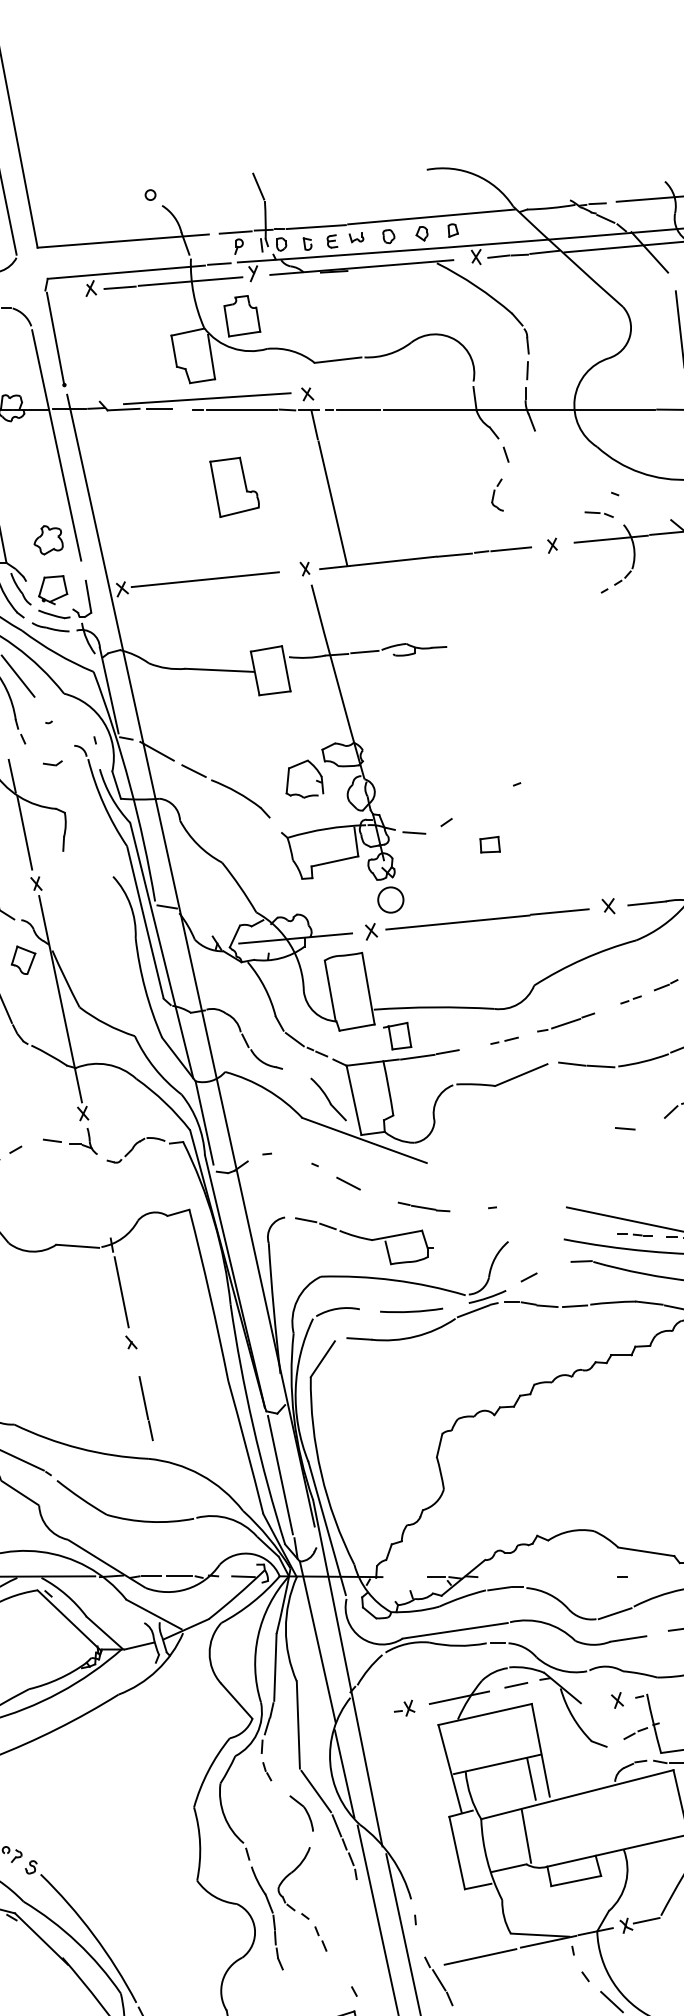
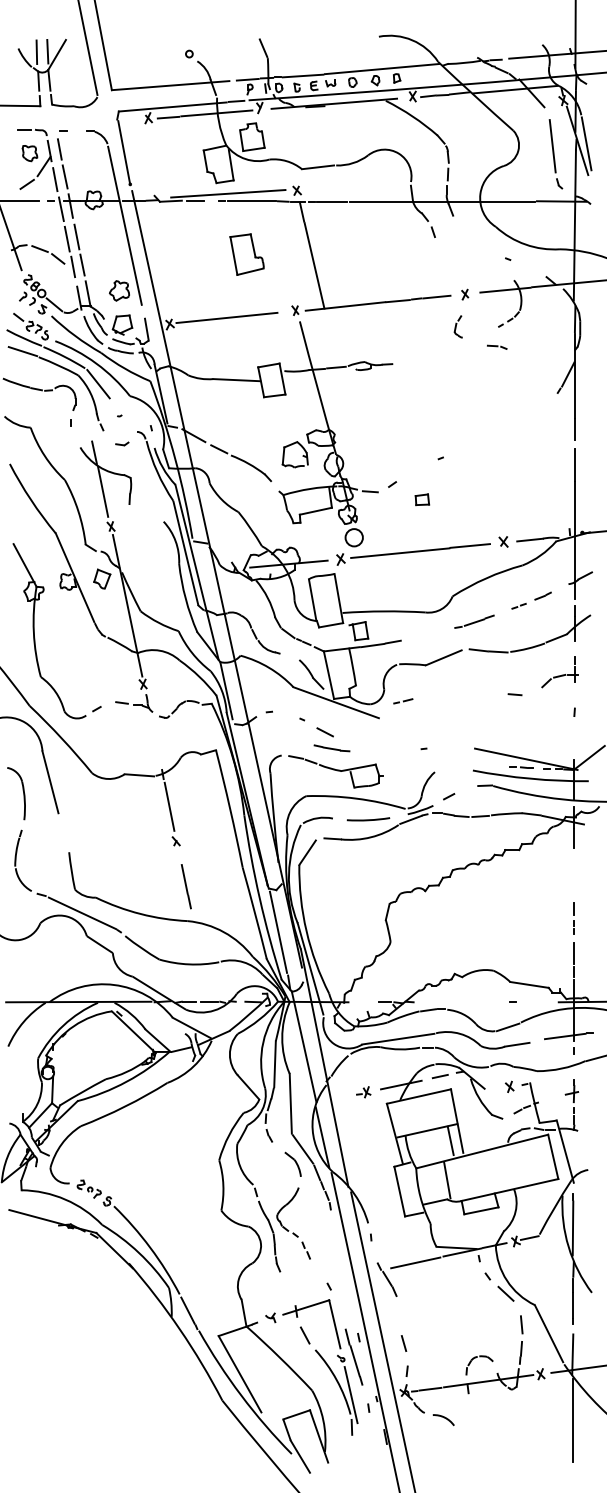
part: (496, 494) -> (457, 326), moved
part: (599, 513) -> (497, 346), moved
line: (504, 1041) -> (403, 701), moved
line: (423, 1207) -> (331, 748), moved

